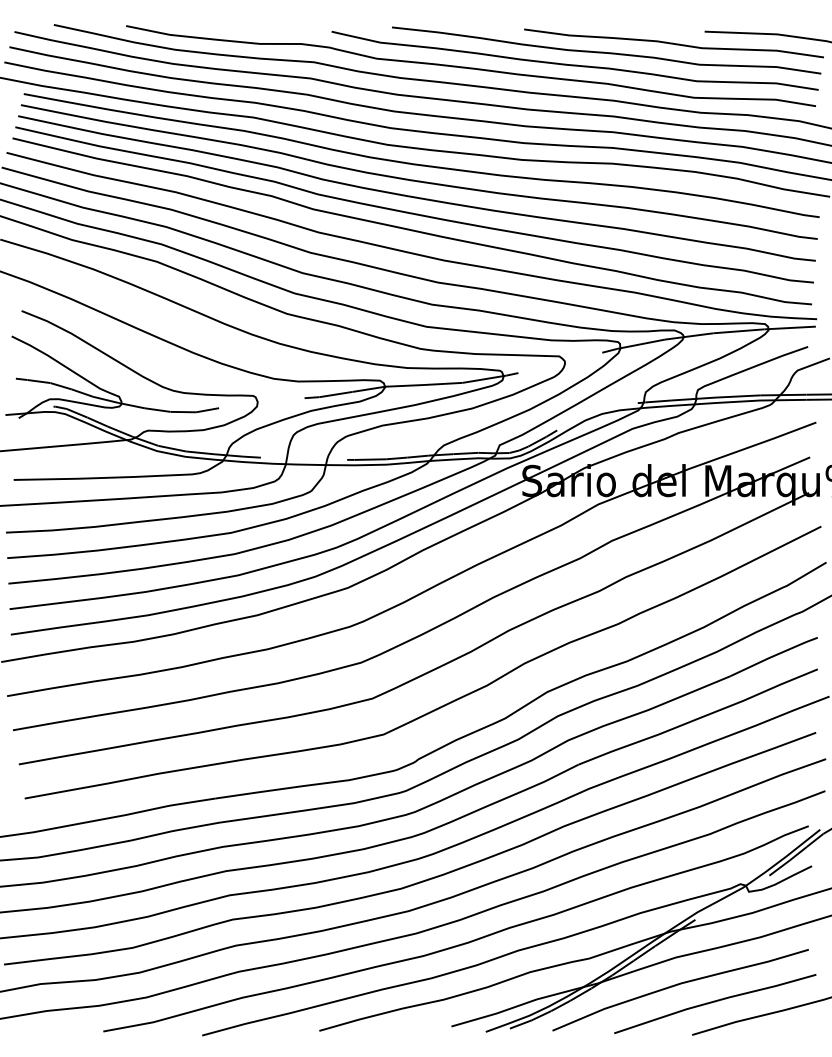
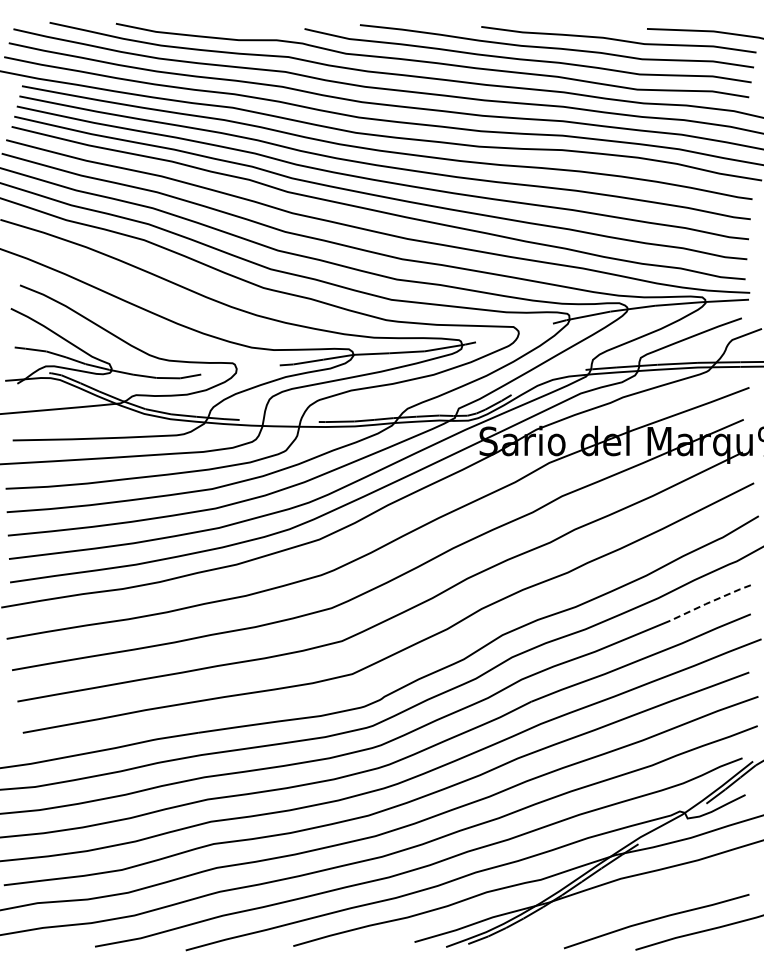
line: (773, 656) -> (710, 602), solid -> dashed
curve: (679, 985) -> (623, 904), removed

